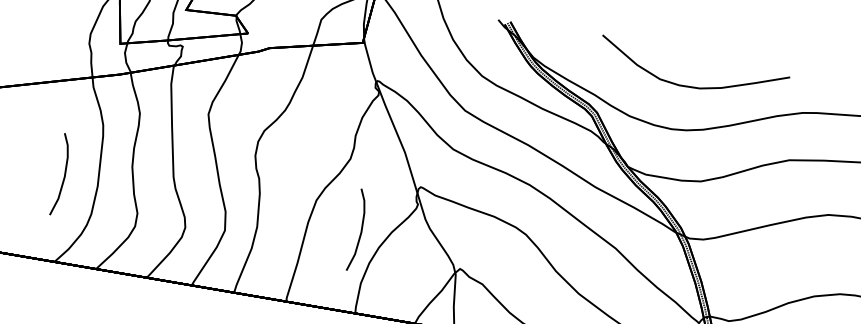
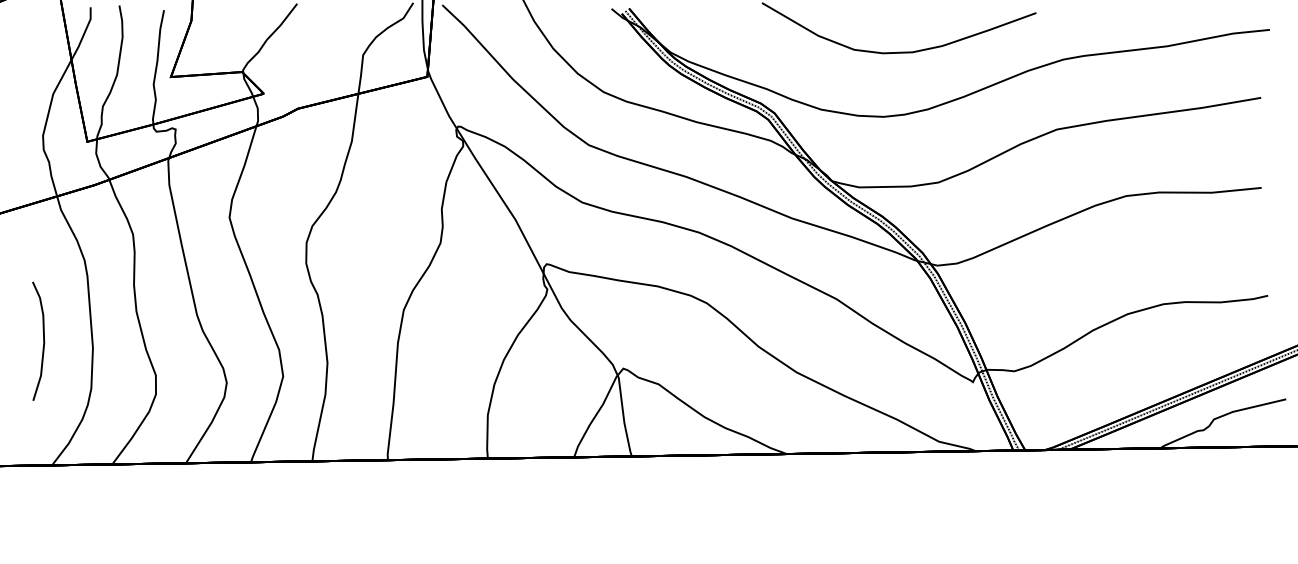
part: (357, 229) -> (469, 340), removed

